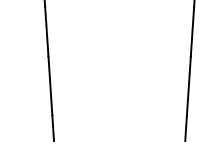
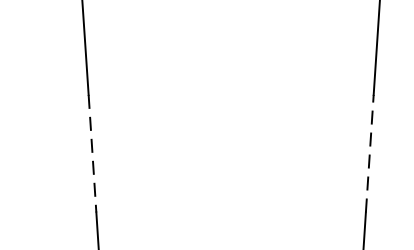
line: (188, 85) -> (369, 152), solid -> dashed
line: (50, 86) -> (92, 154), solid -> dashed

